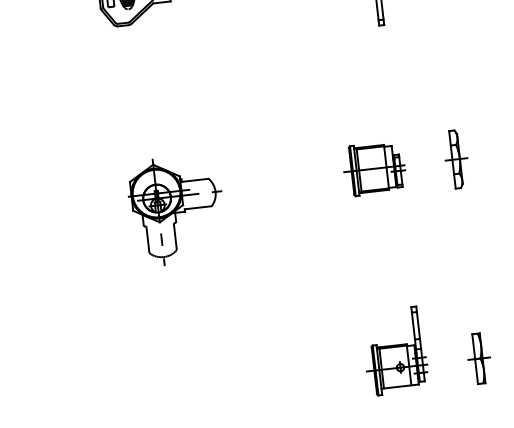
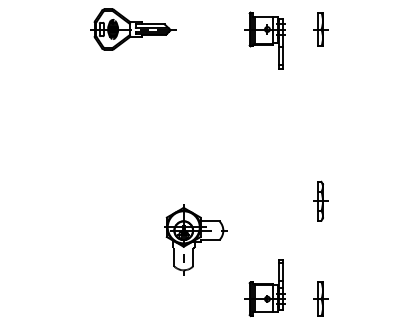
part: (456, 158) -> (320, 200), moved
part: (373, 169) -> (264, 164), removed
part: (175, 209) -> (195, 239), moved

